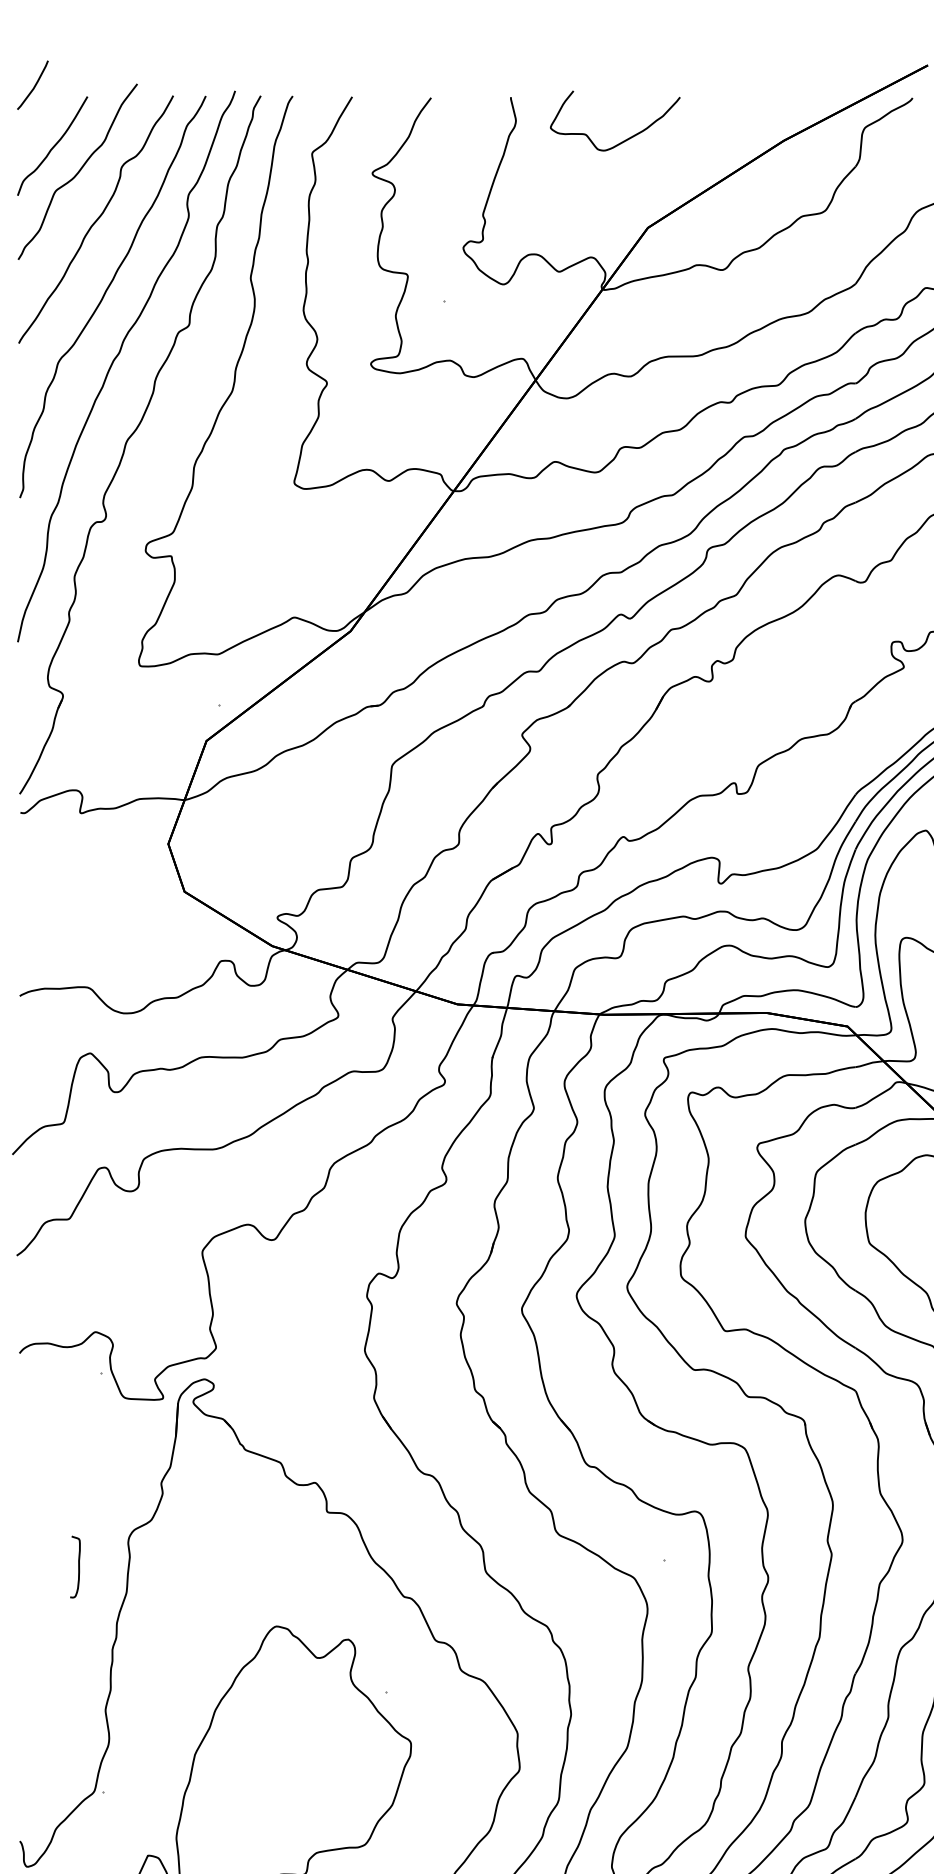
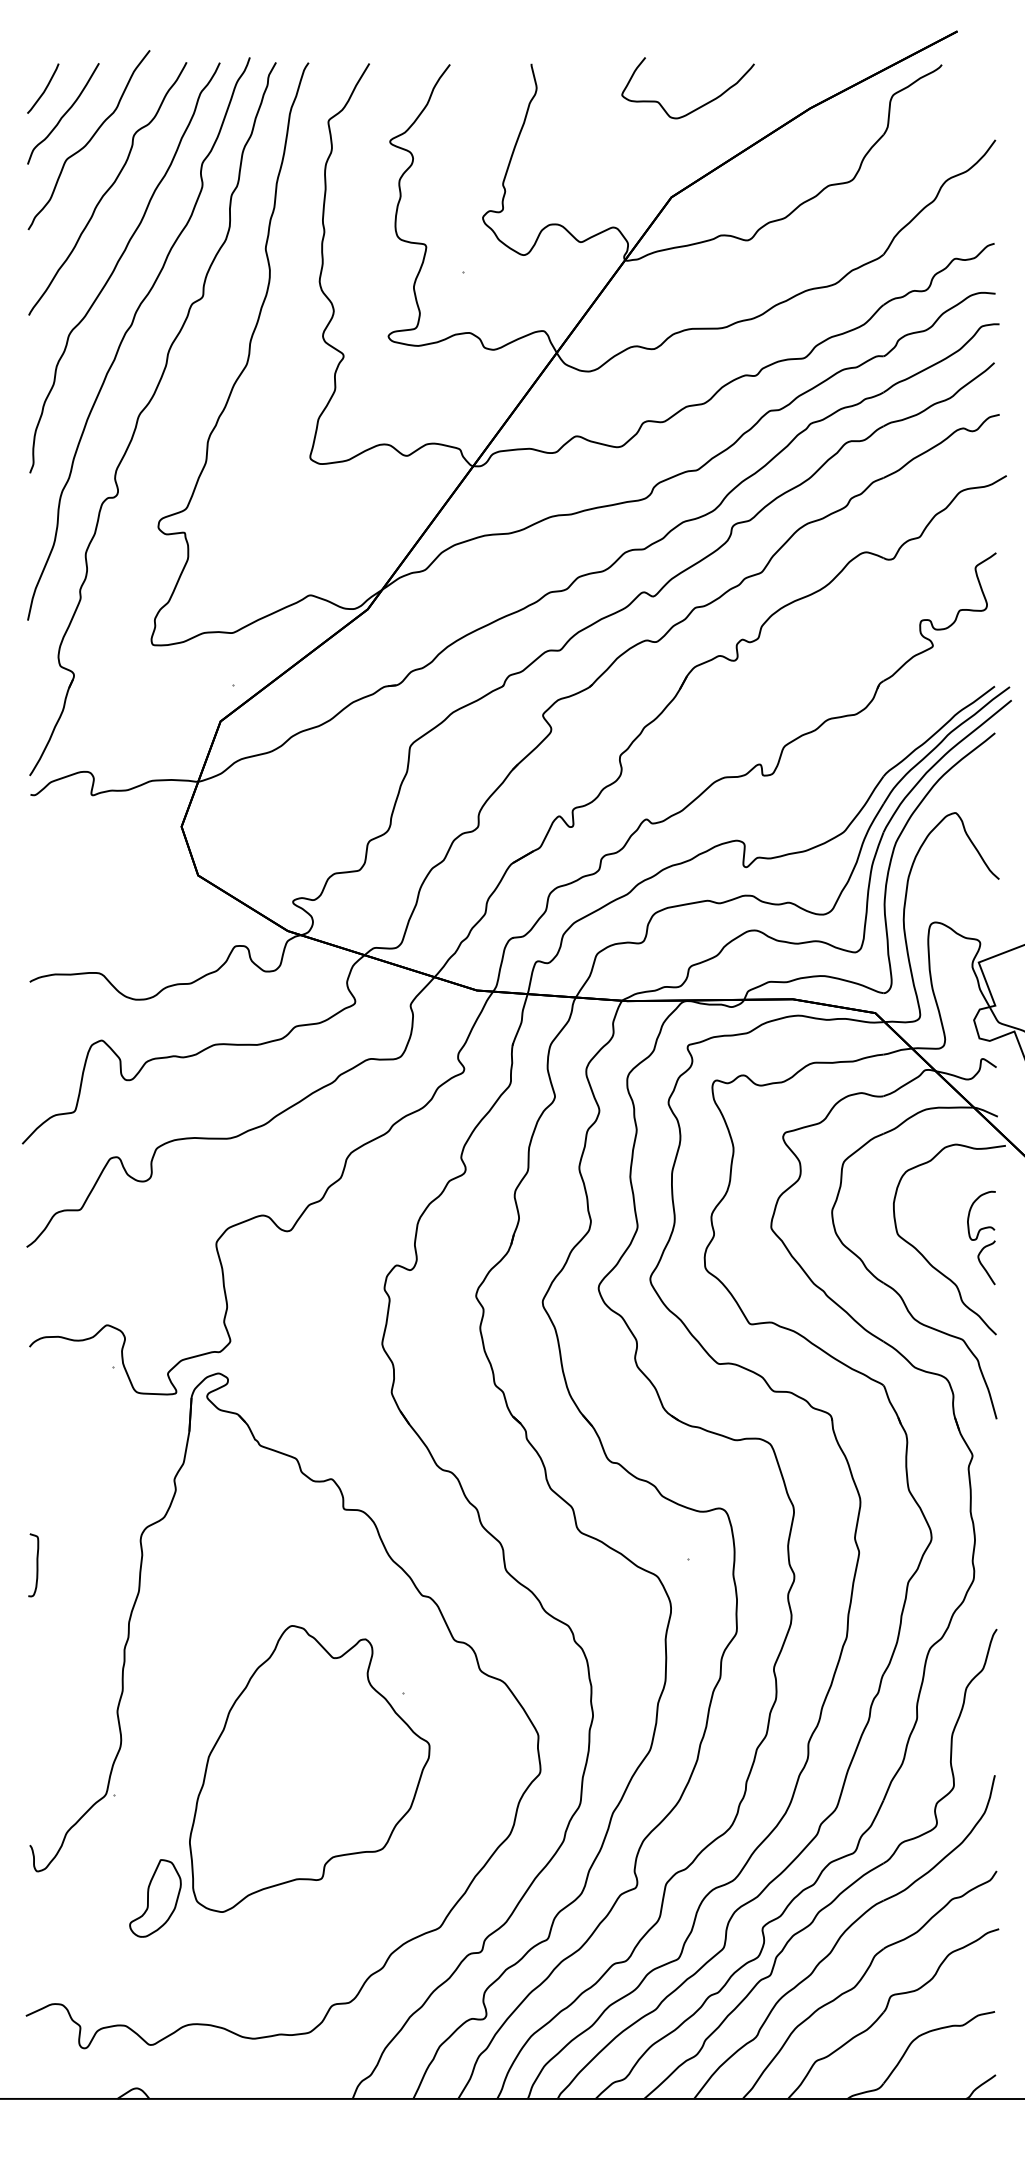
curve: (34, 86) -> (44, 89), moved
curve: (624, 139) -> (697, 107), moved
curve: (78, 1567) -> (36, 1565), moved

